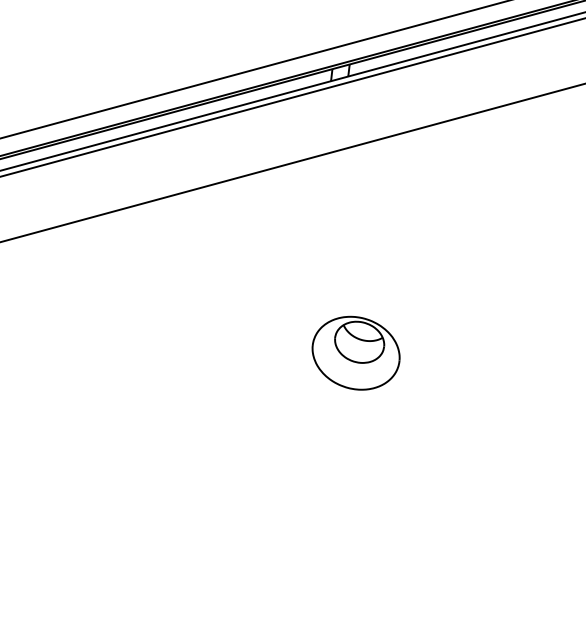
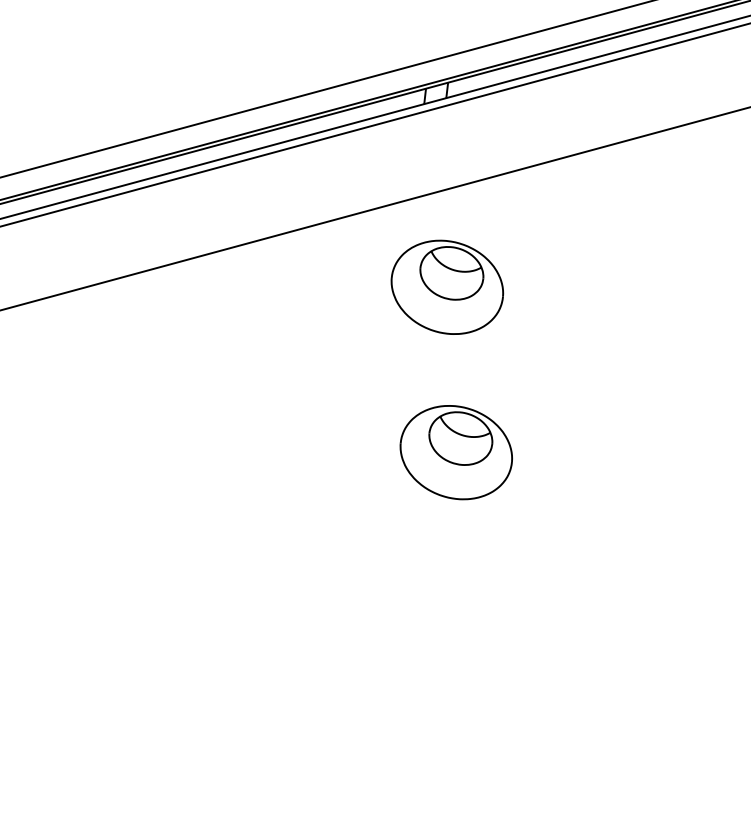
part: (348, 223) -> (446, 286), added

